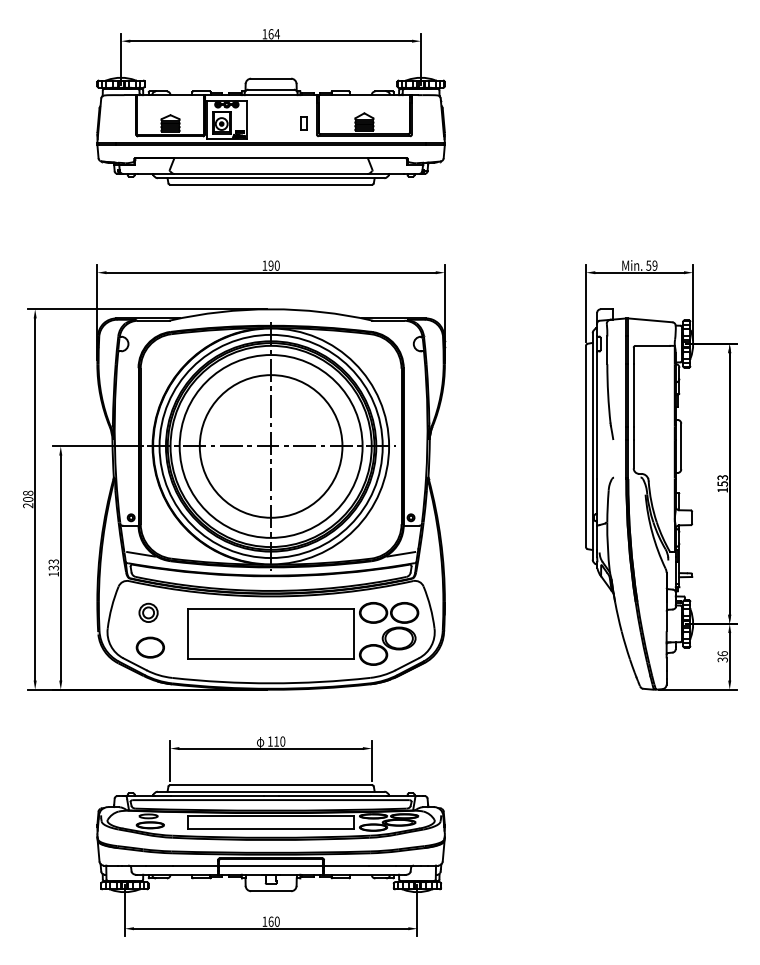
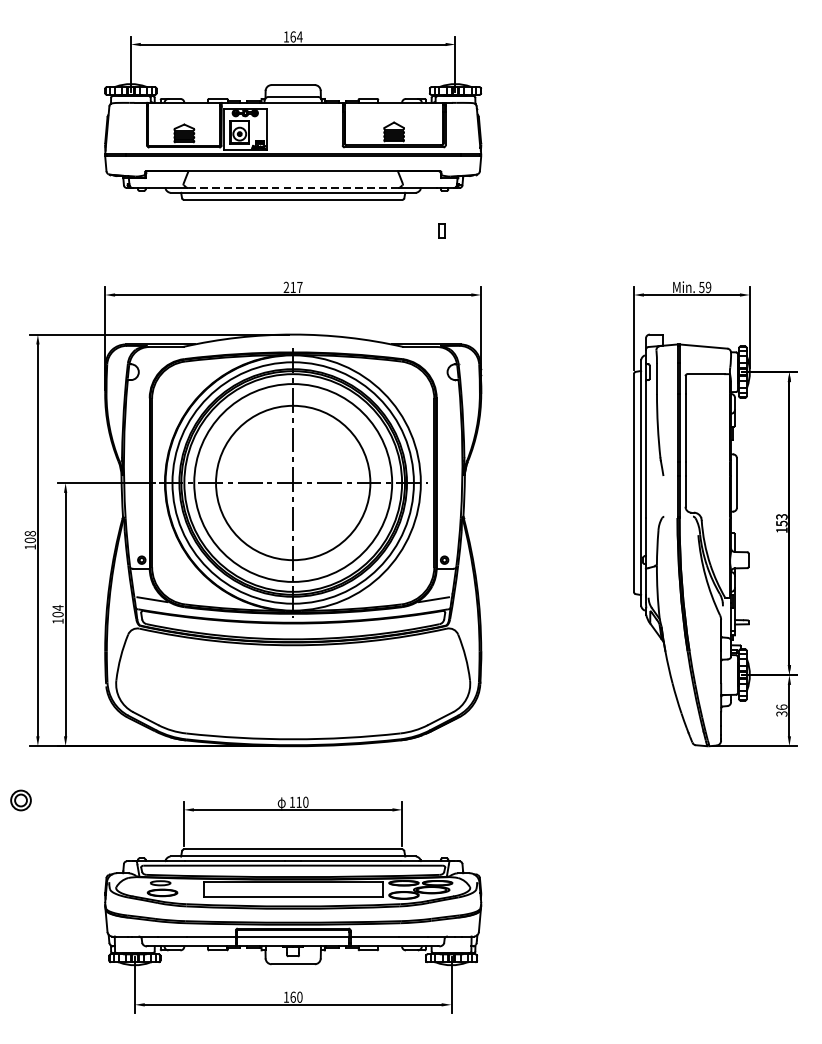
part: (303, 123) -> (441, 230), moved
line: (270, 173) -> (292, 187), solid -> dashed
text: (270, 265) -> (292, 287), 190 -> 217
text: (28, 505) -> (30, 546), 208 -> 108
text: (53, 564) -> (57, 610), 133 -> 104
part: (148, 612) -> (20, 800), moved
part: (303, 633) -> (328, 685), removed
part: (149, 647) -> (161, 700), removed

